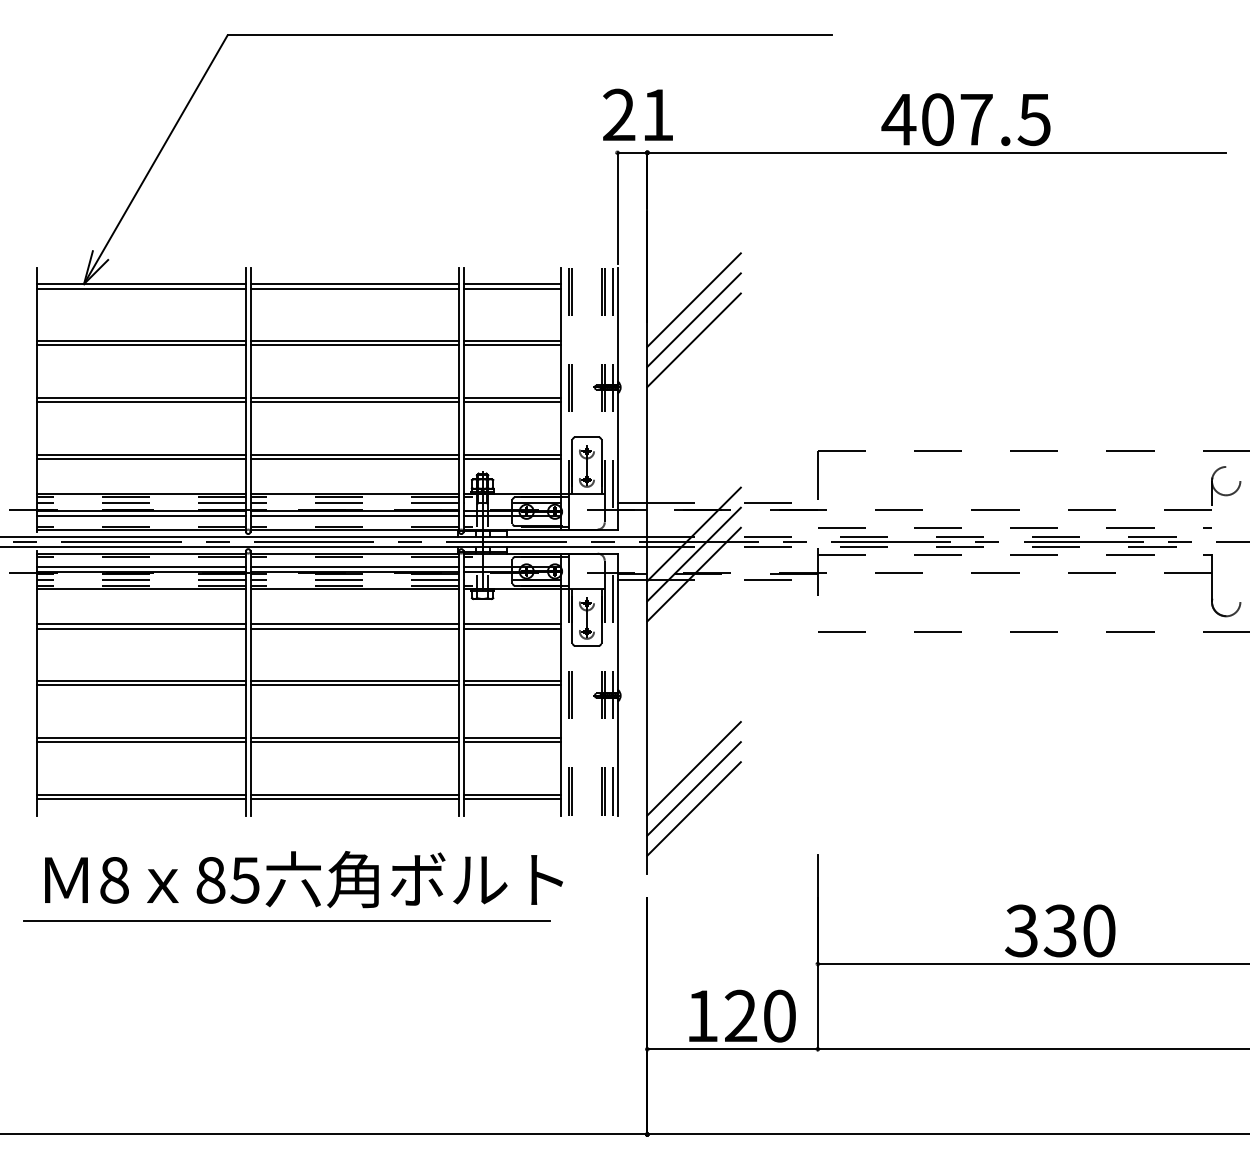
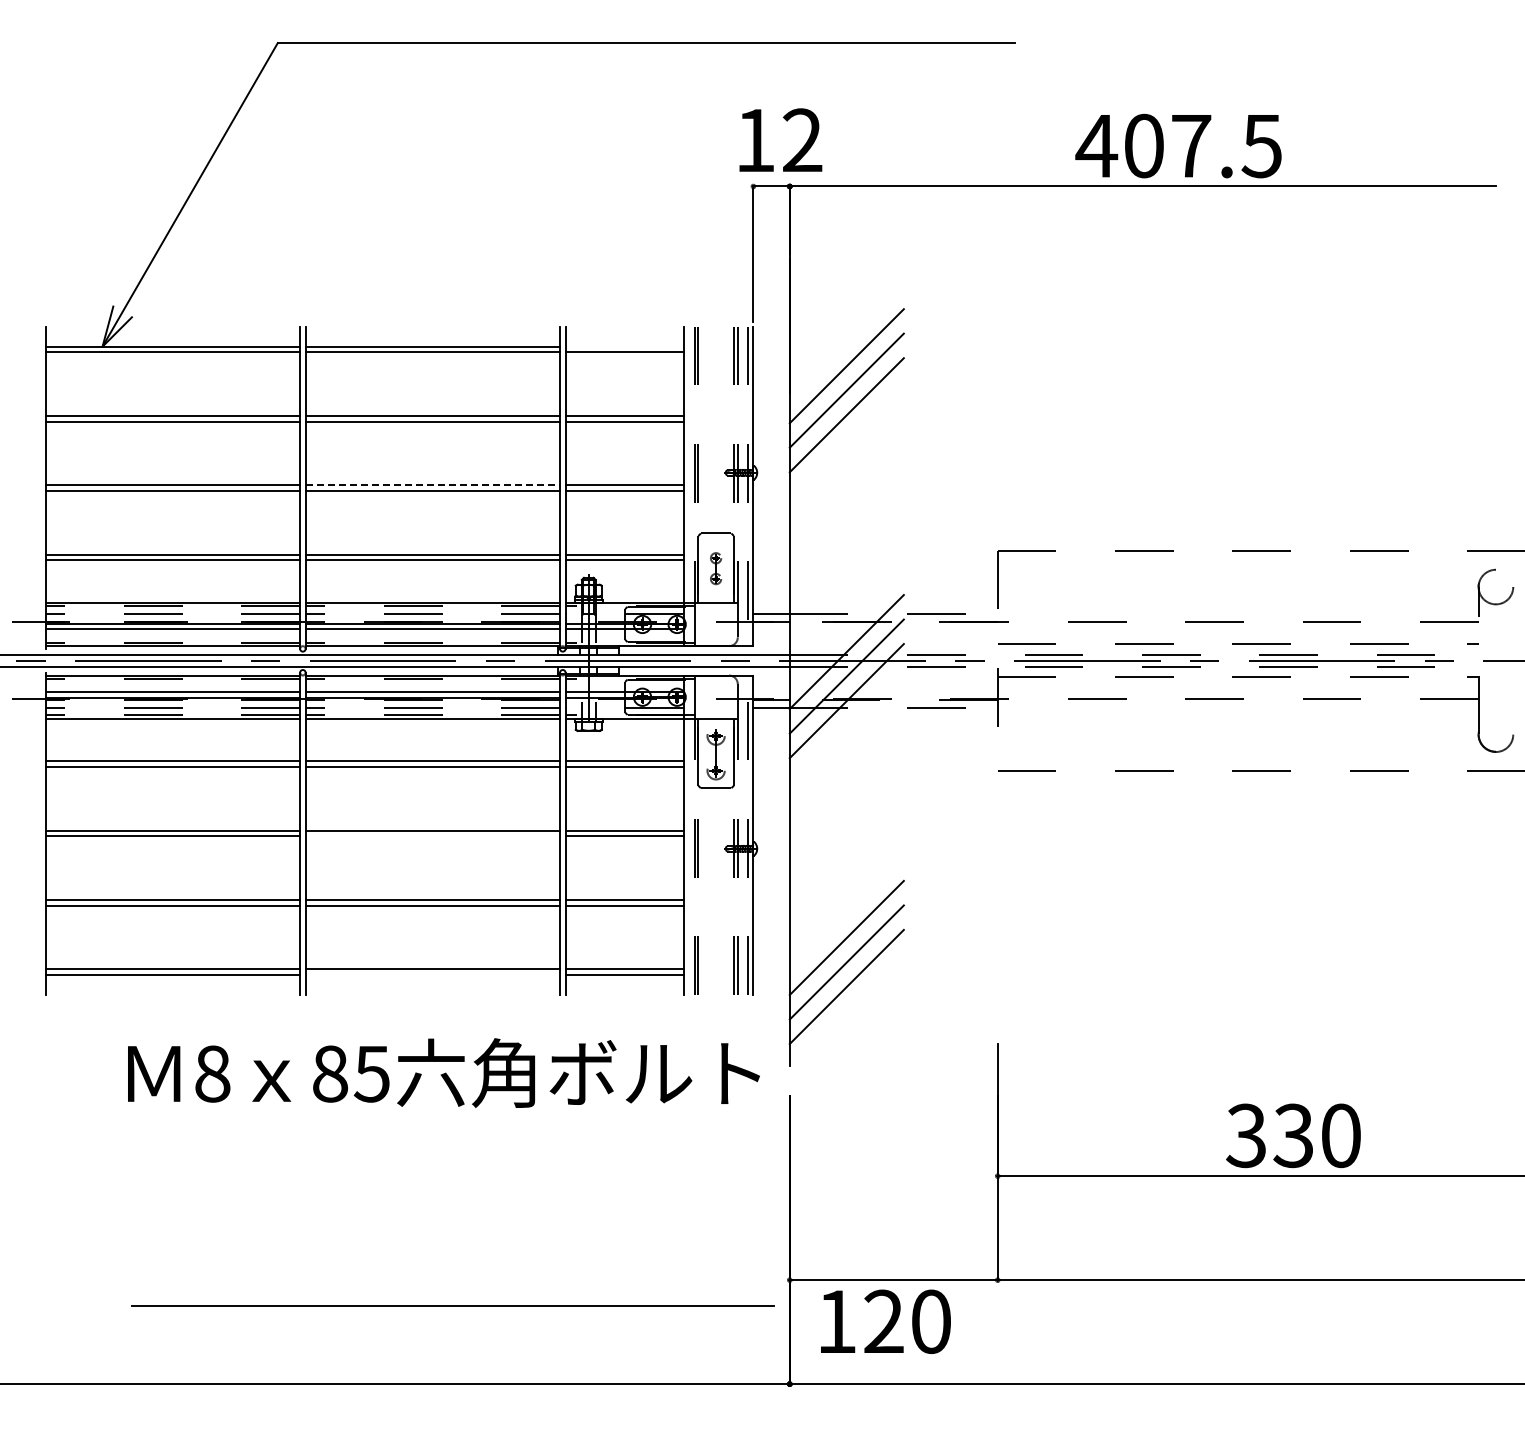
text: (638, 114) -> (778, 139), 21 -> 12
line: (511, 283) -> (624, 346), removed
line: (355, 397) -> (433, 485), solid -> dashed
part: (586, 466) -> (715, 569), size x0.6
line: (354, 685) -> (432, 836), removed
line: (354, 798) -> (432, 974), removed
text: (303, 879) -> (443, 1072), moved
line: (286, 920) -> (452, 1305), moved
text: (742, 1015) -> (885, 1321), moved

